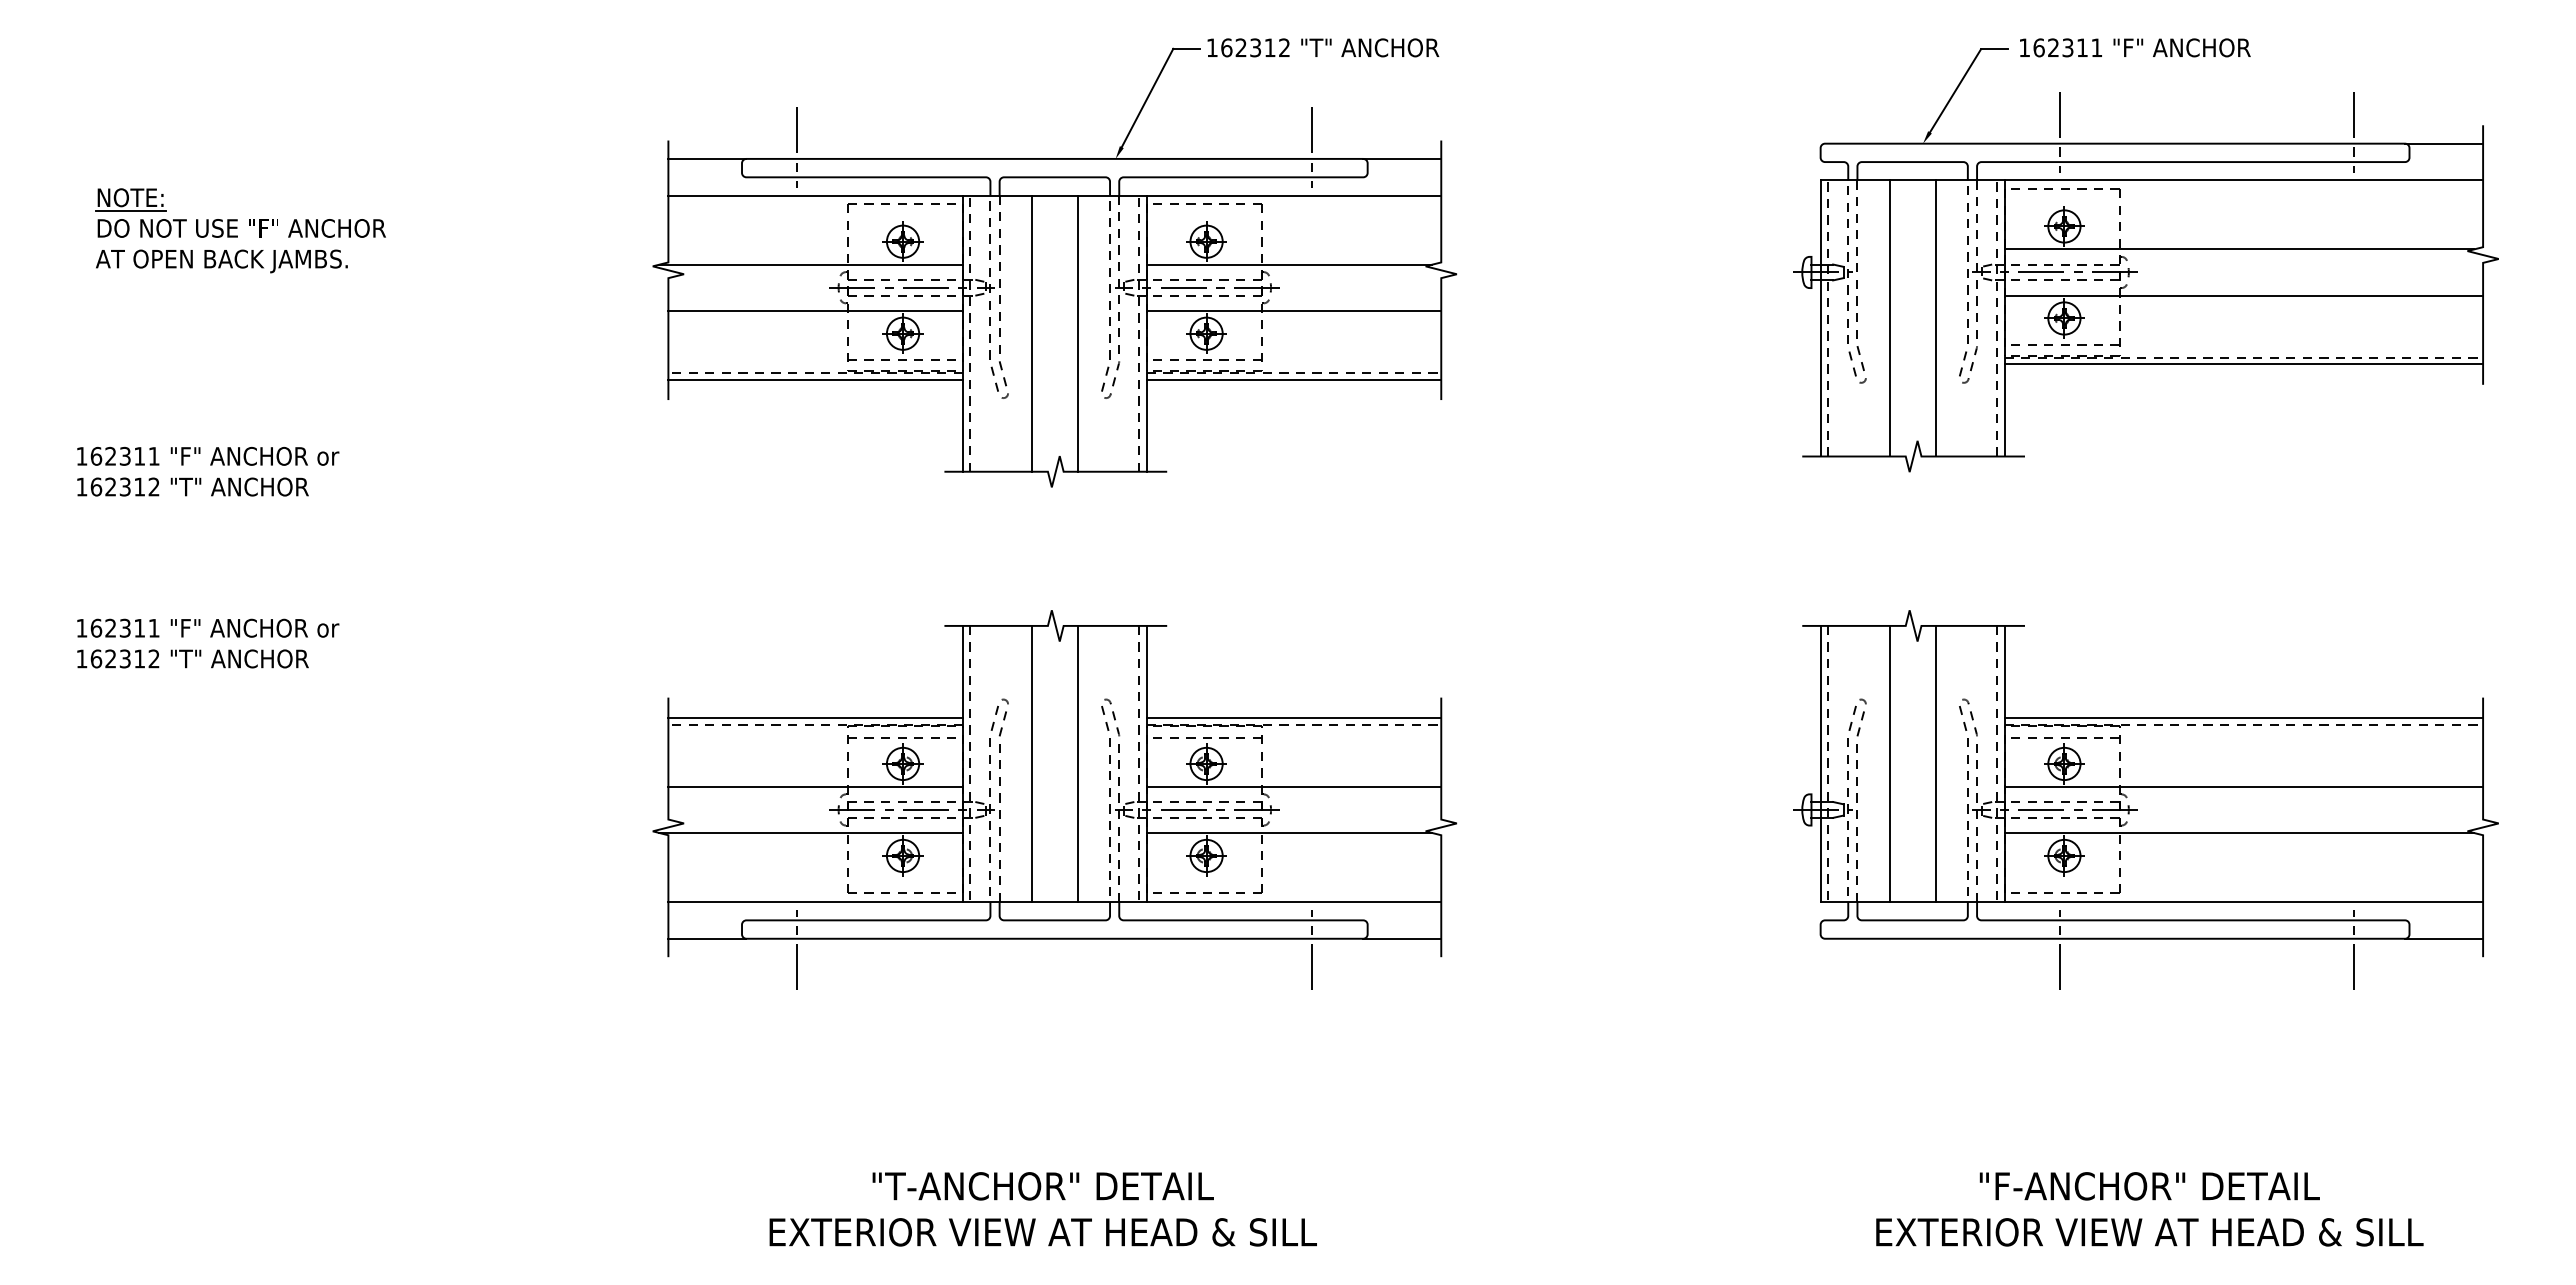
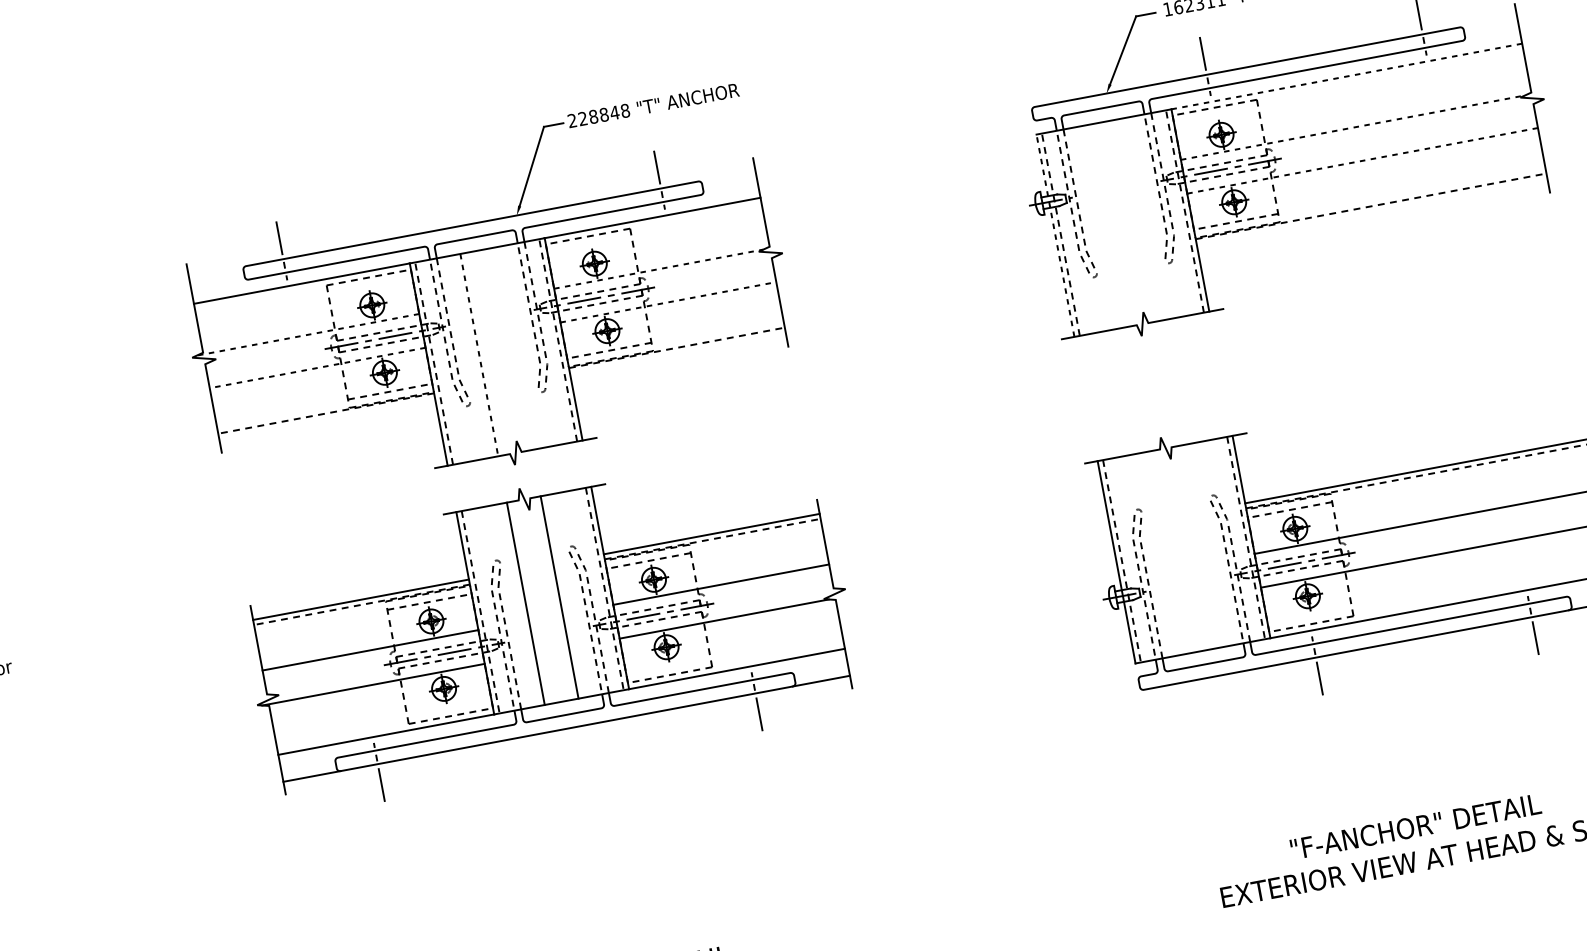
text: (1248, 47) -> (598, 115), 162312 -> 228848
line: (2444, 143) -> (1488, 21), removed
line: (707, 158) -> (217, 271), removed
line: (1402, 158) -> (727, 175), removed
line: (2244, 180) -> (1347, 76), solid -> dashed
line: (2239, 249) -> (1353, 127), solid -> dashed
line: (811, 264) -> (308, 334), solid -> dashed
line: (1289, 264) -> (658, 269), solid -> dashed
line: (2244, 295) -> (1363, 160), solid -> dashed
line: (815, 310) -> (317, 367), solid -> dashed
line: (1294, 310) -> (668, 302), solid -> dashed
line: (1820, 317) -> (1055, 235), solid -> dashed
line: (1889, 318) -> (1105, 226), removed
line: (1935, 318) -> (1139, 220), removed
line: (1077, 333) -> (512, 348), removed
line: (1031, 334) -> (479, 355), solid -> dashed
line: (2243, 364) -> (1371, 211), removed
line: (815, 379) -> (327, 418), removed
line: (1293, 379) -> (677, 352), removed
line: (1889, 763) -> (1167, 552), removed
line: (1935, 763) -> (1200, 546), removed
part: (1054, 799) -> (547, 626), moved

